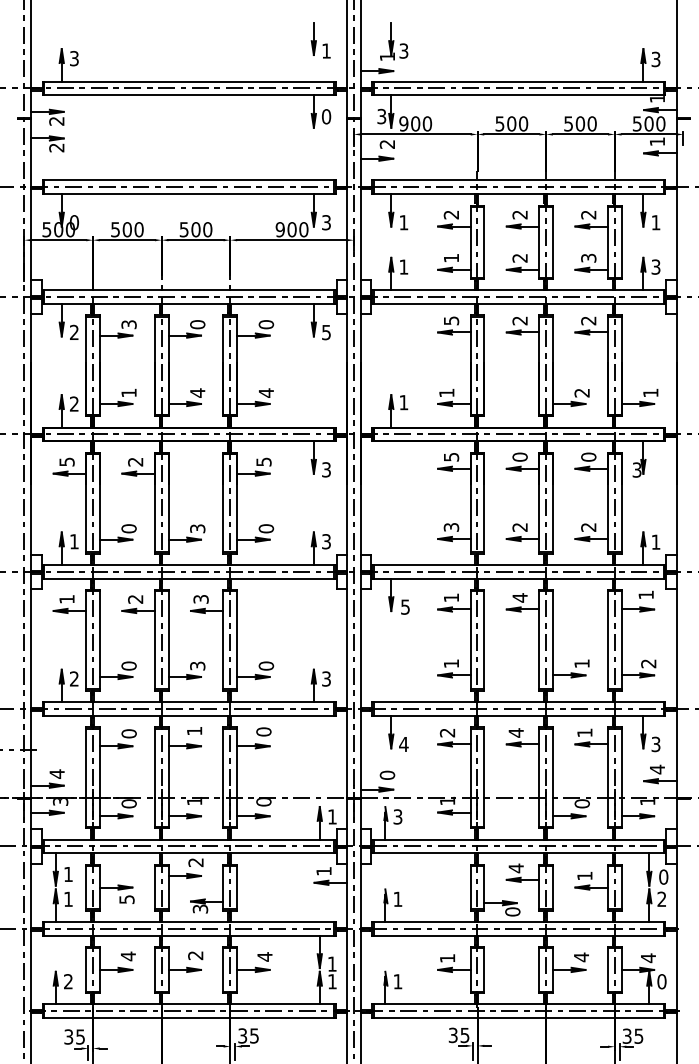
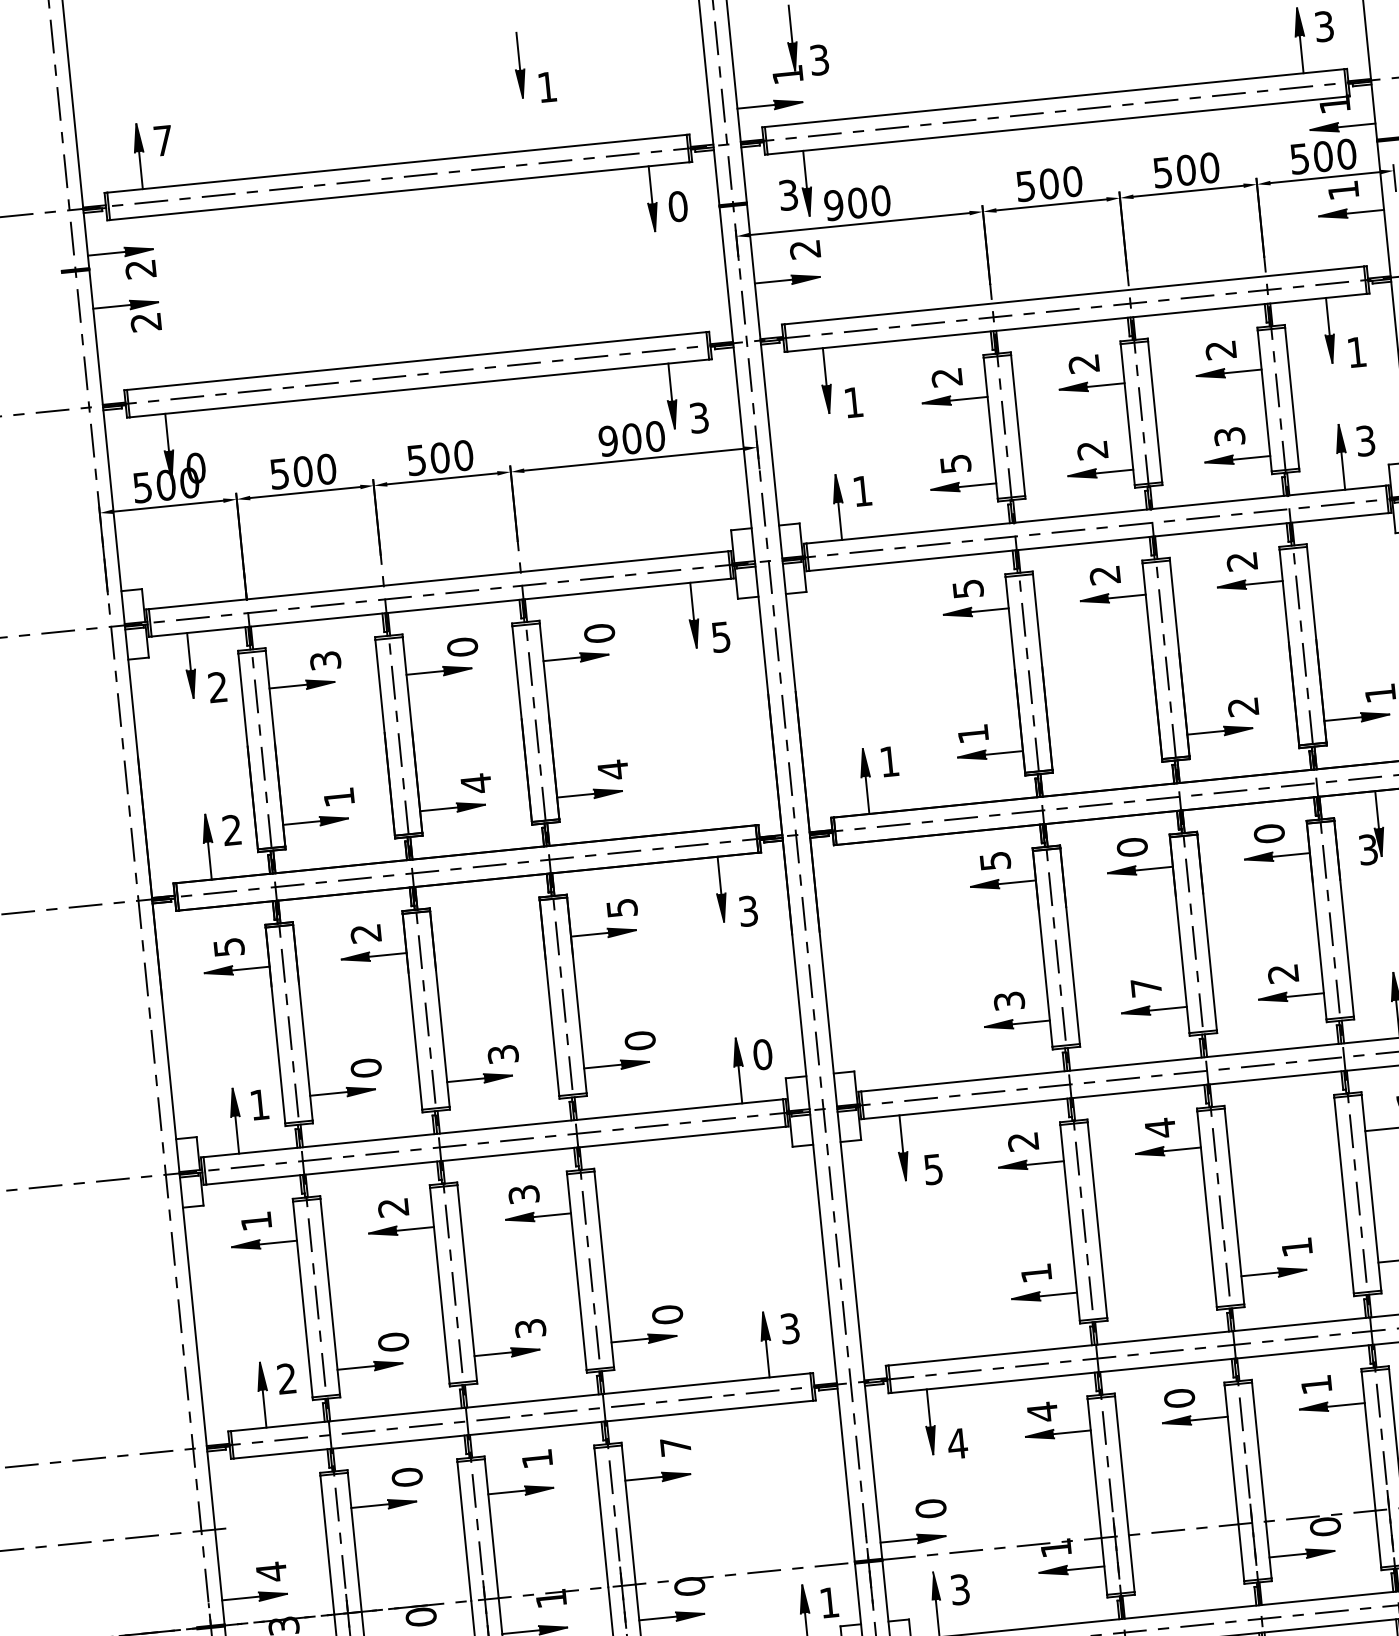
part: (320, 40) -> (533, 67), moved
text: (74, 58) -> (163, 140), 3 -> 7
text: (451, 258) -> (955, 464), 1 -> 5
text: (519, 527) -> (1145, 987), 2 -> 7
text: (326, 541) -> (762, 1054), 3 -> 0
text: (450, 597) -> (1021, 1141), 1 -> 2
text: (263, 731) -> (674, 1445), 0 -> 7
text: (447, 732) -> (1042, 1411), 2 -> 4
text: (515, 732) -> (1177, 1397), 4 -> 0

